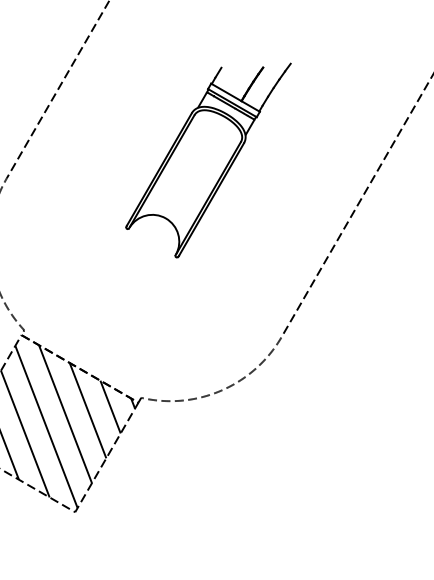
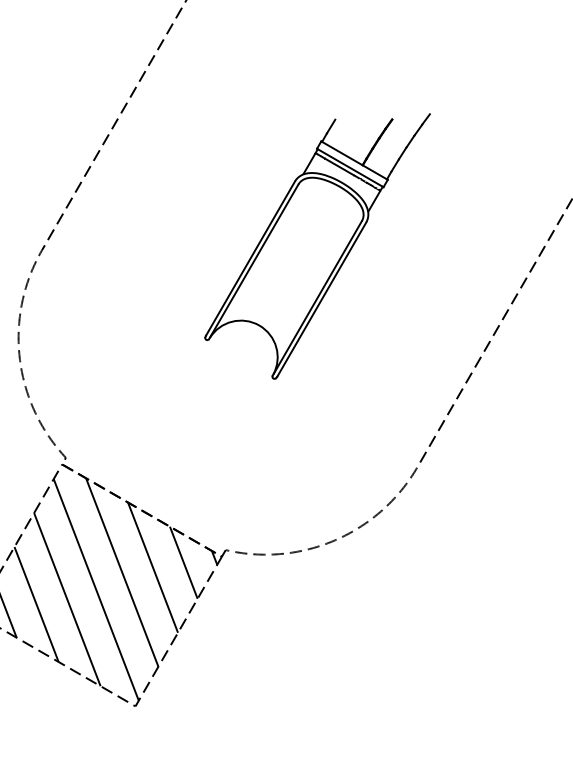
part: (208, 160) -> (317, 246), moved

